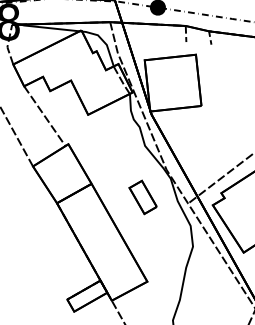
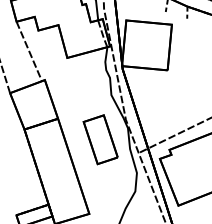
part: (142, 197) -> (100, 139), size x1.67

